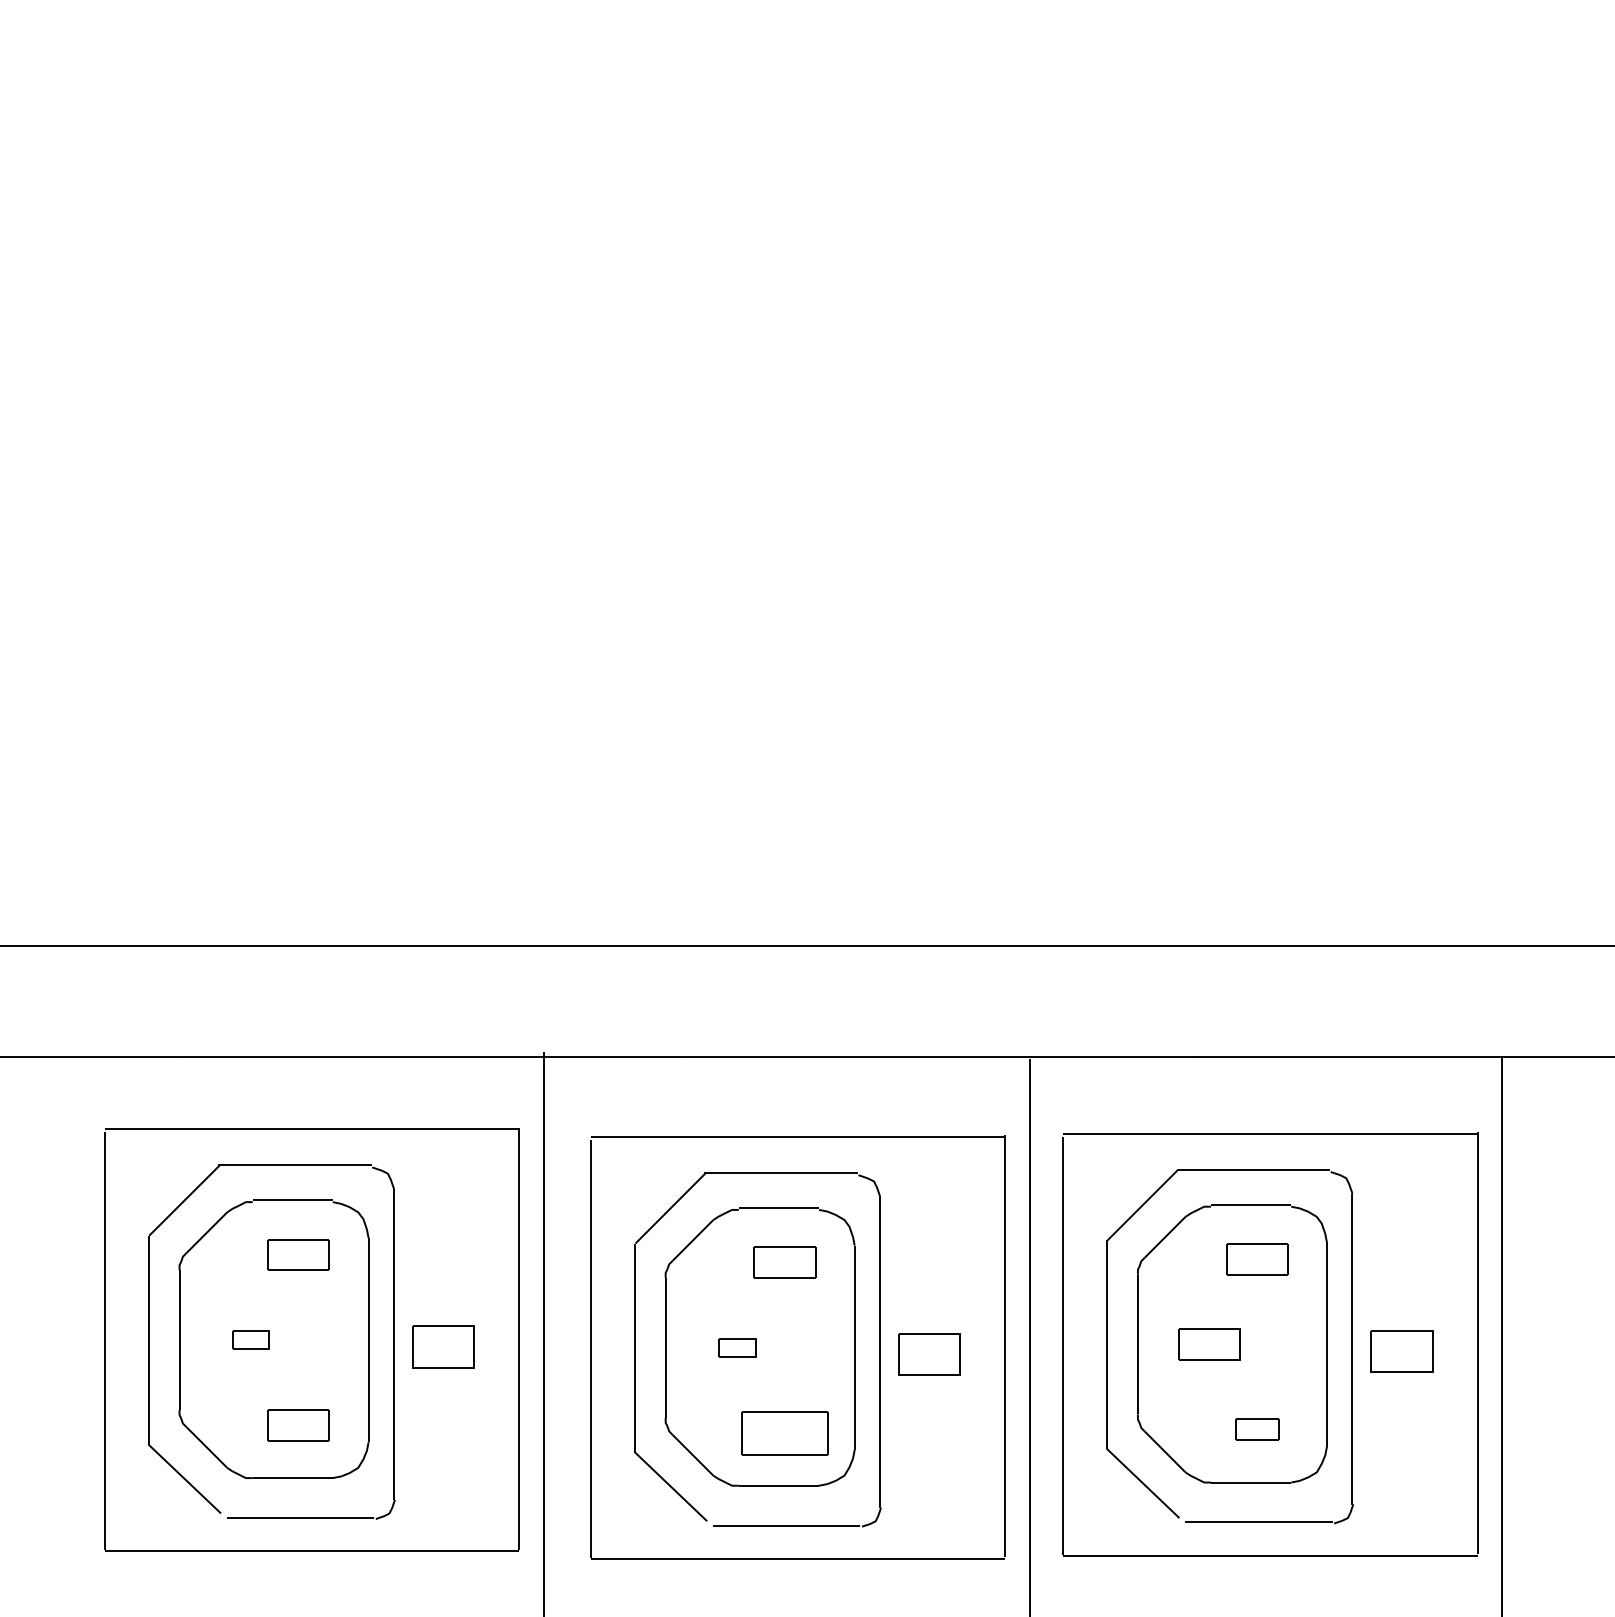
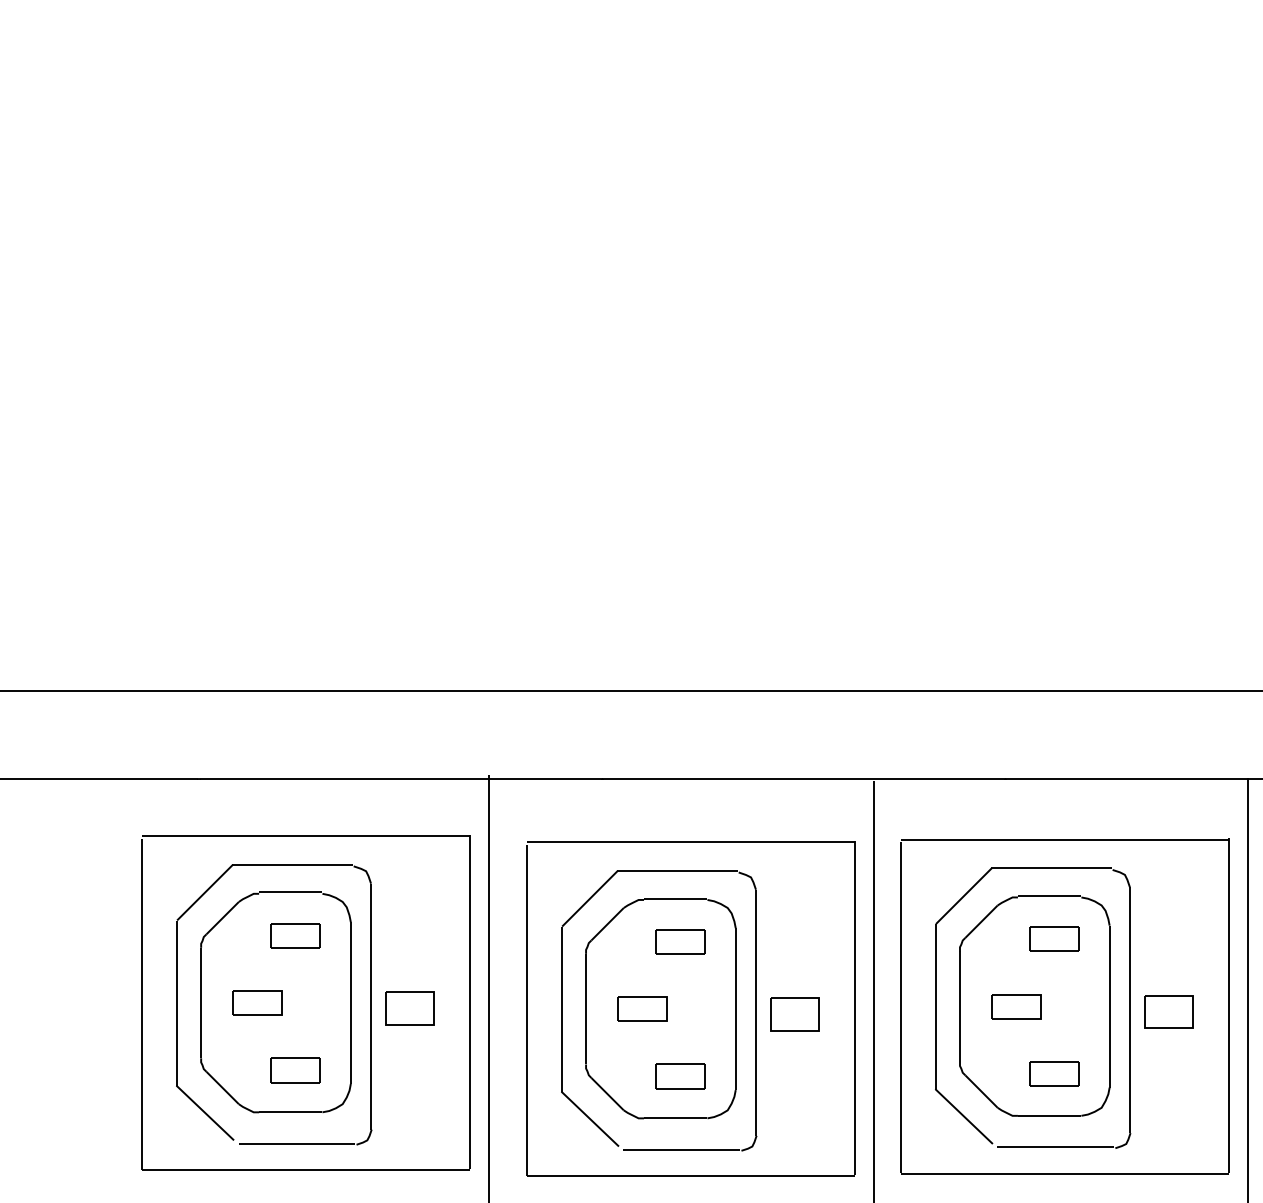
part: (250, 1339) -> (257, 1002), size x1.67
part: (737, 1347) -> (642, 1008), size x1.67
part: (1257, 1429) -> (1054, 1073), size x1.43
part: (784, 1432) -> (680, 1076), size x0.71

